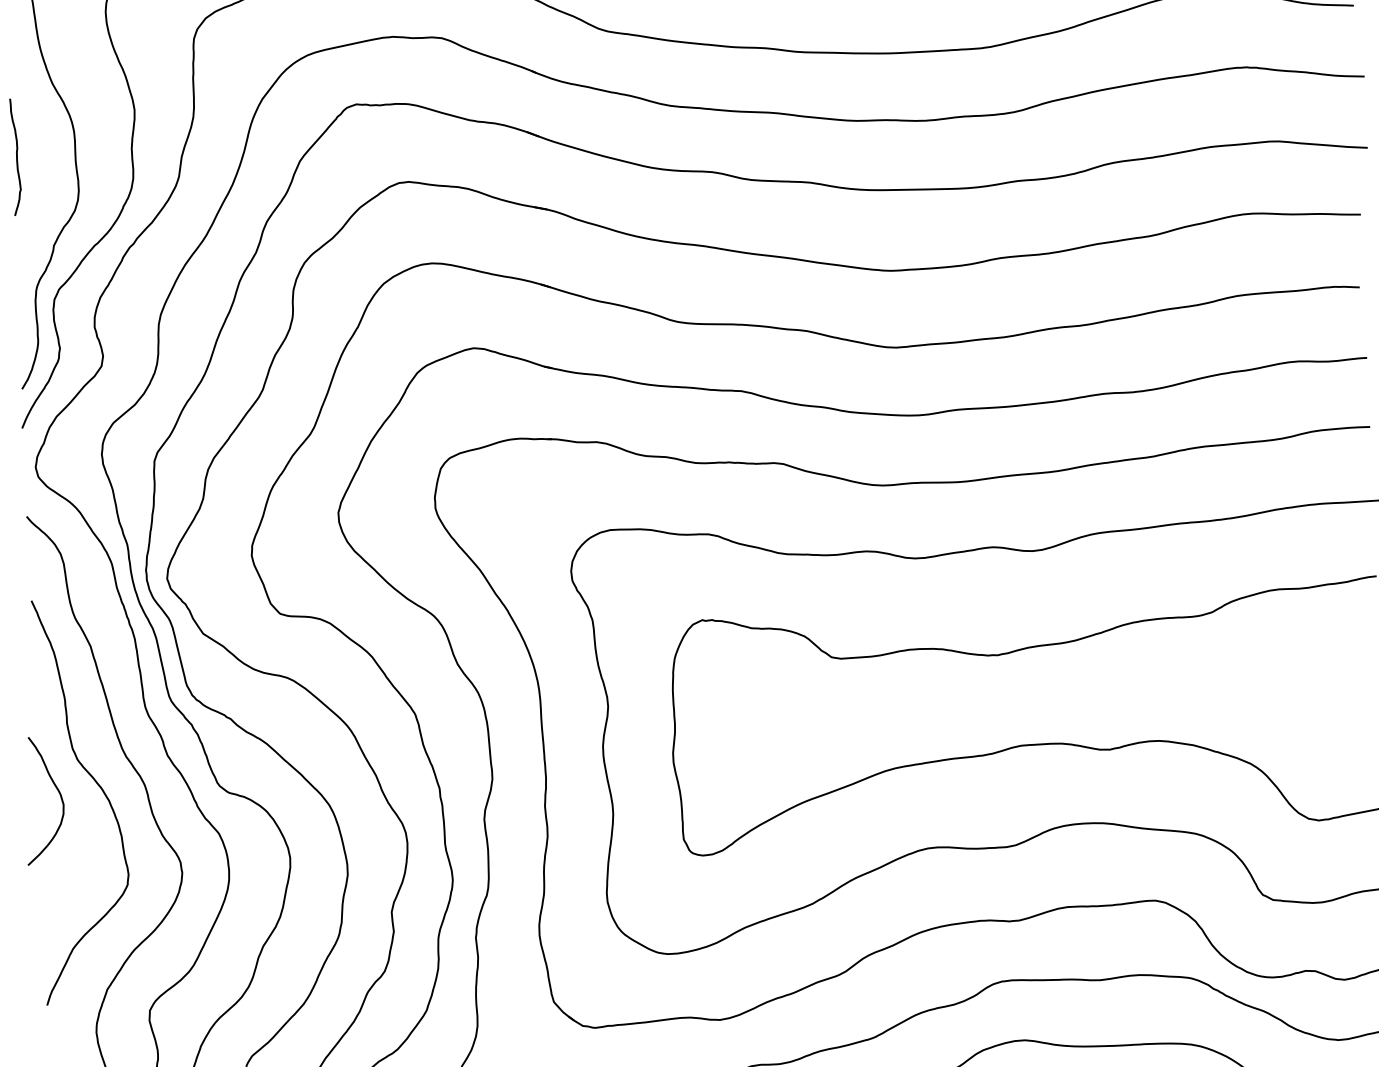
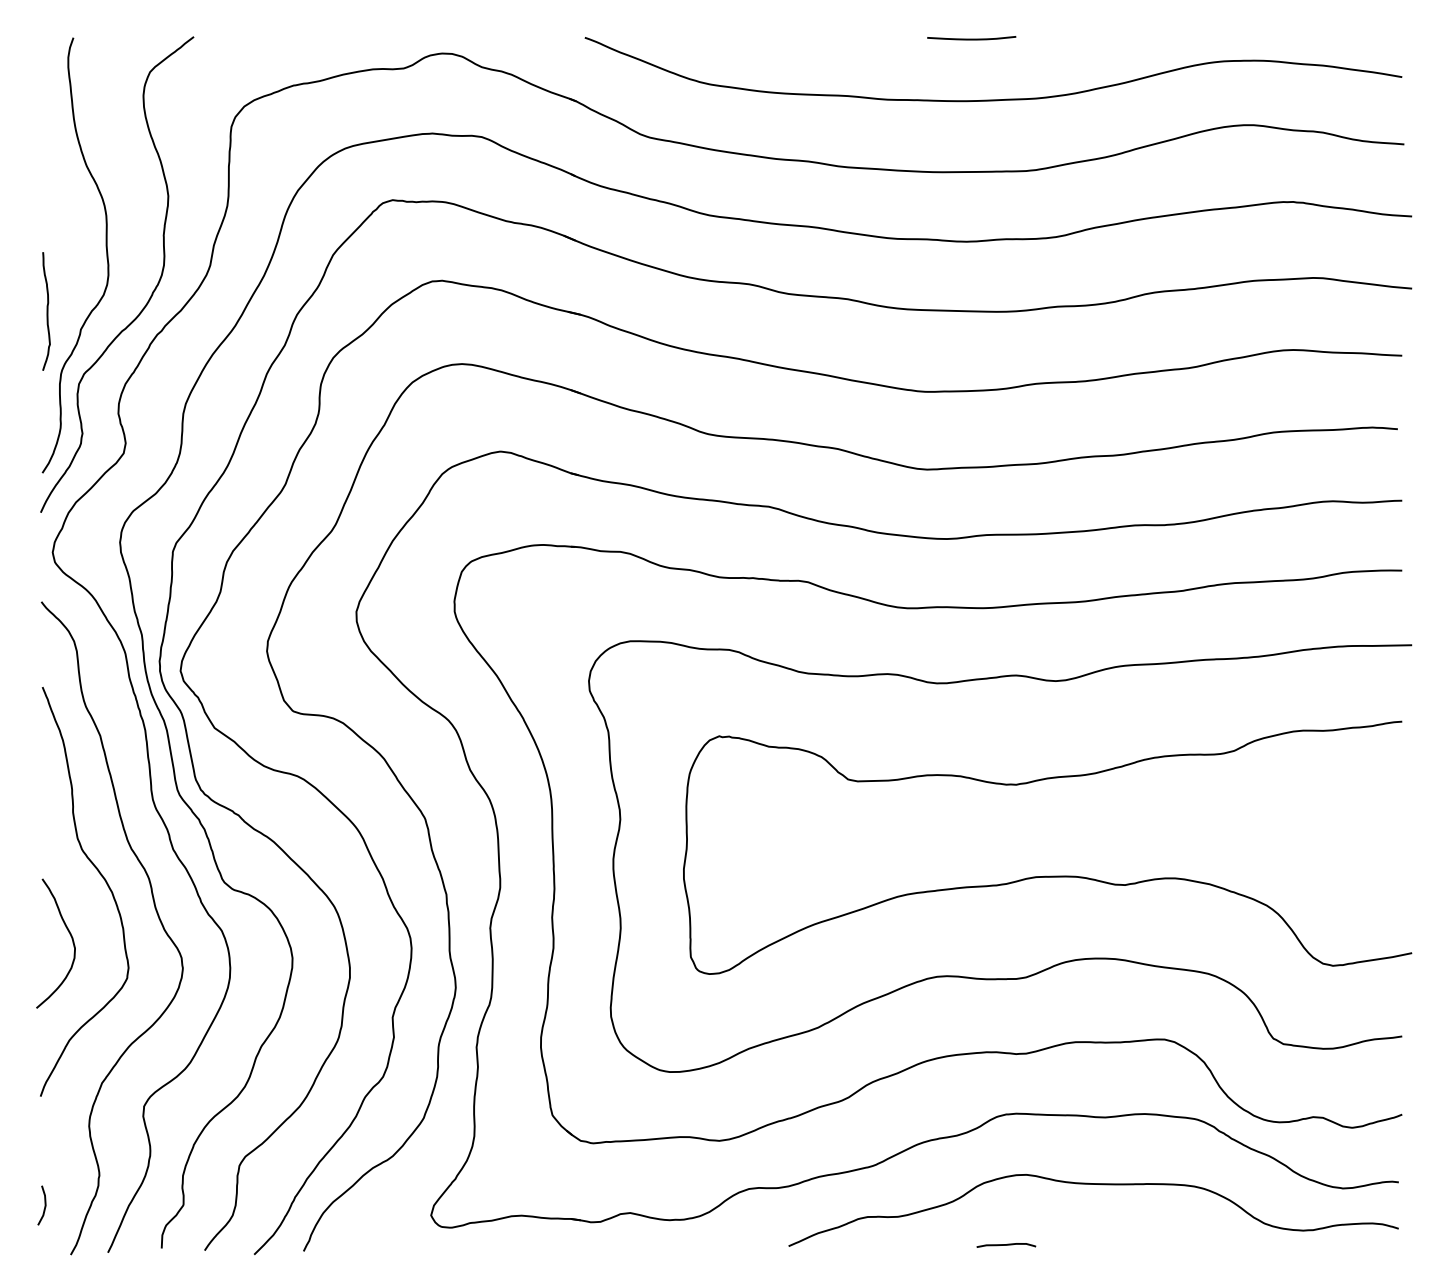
curve: (15, 157) -> (46, 311), moved
curve: (59, 795) -> (71, 939), moved

